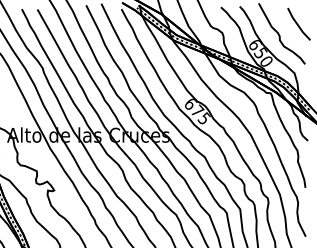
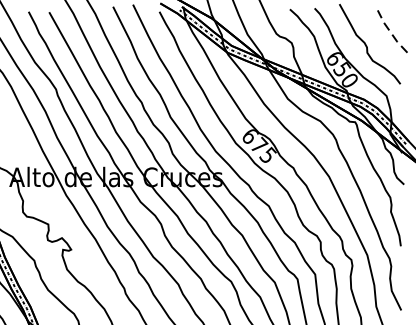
line: (297, 24) -> (390, 31), solid -> dashed

